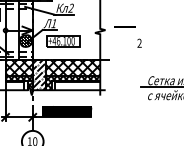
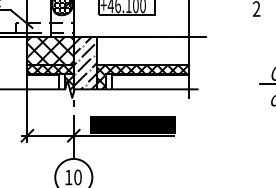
hatch: (73, 67) -> (143, 50), removed

